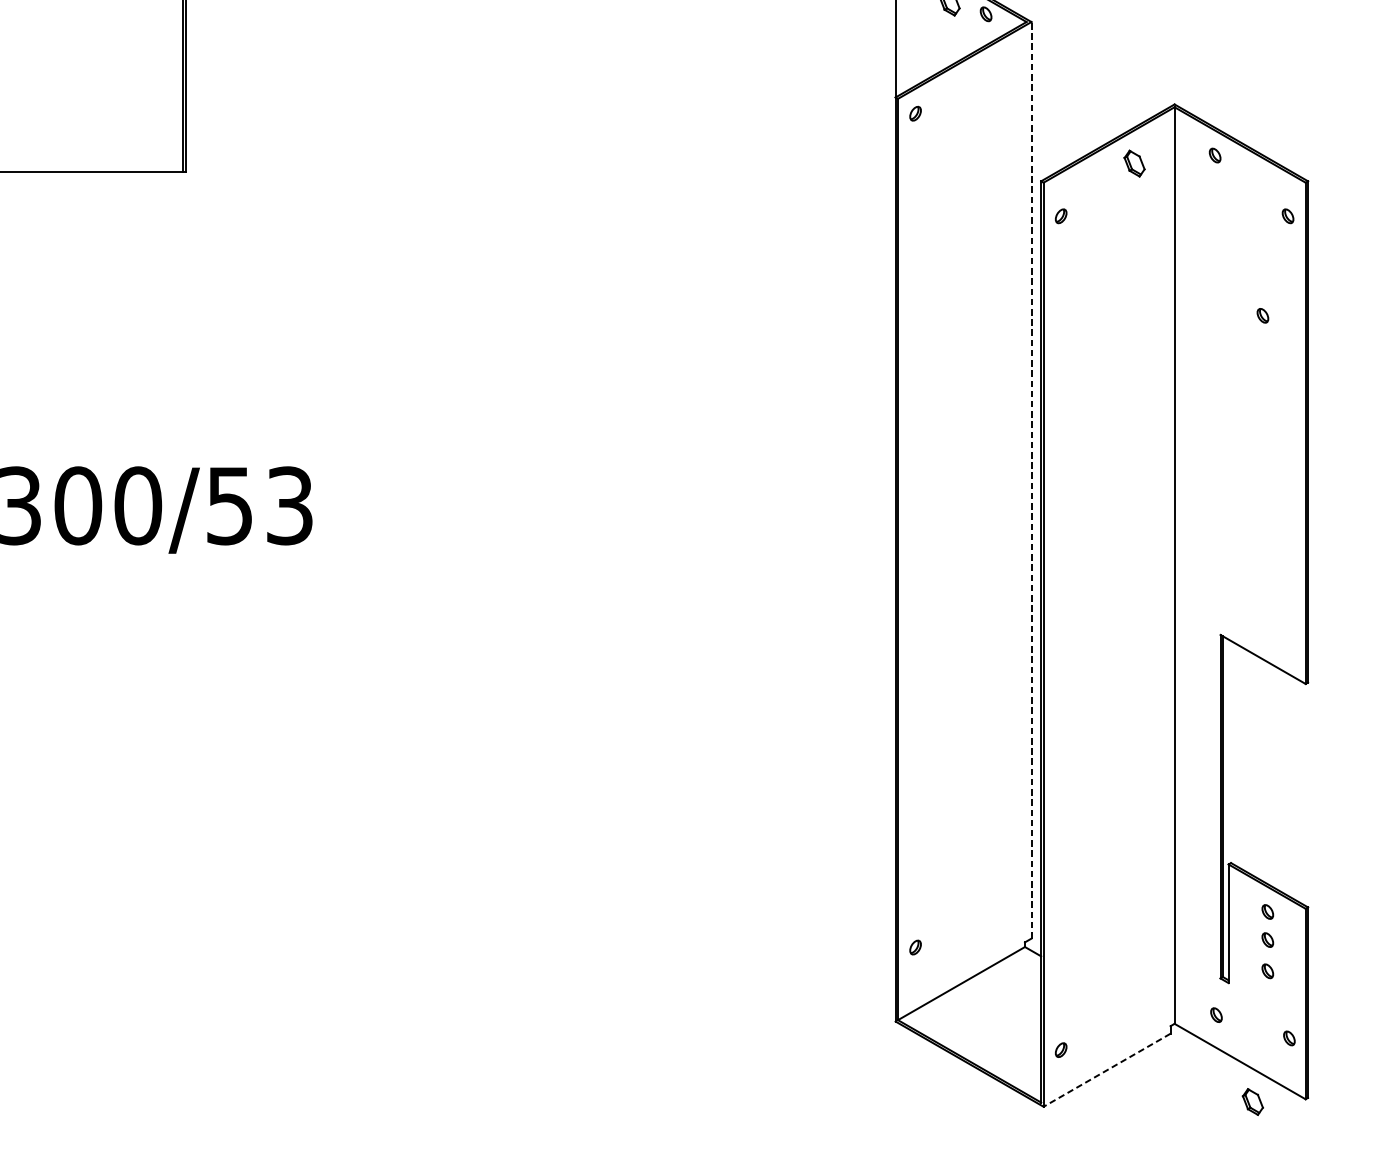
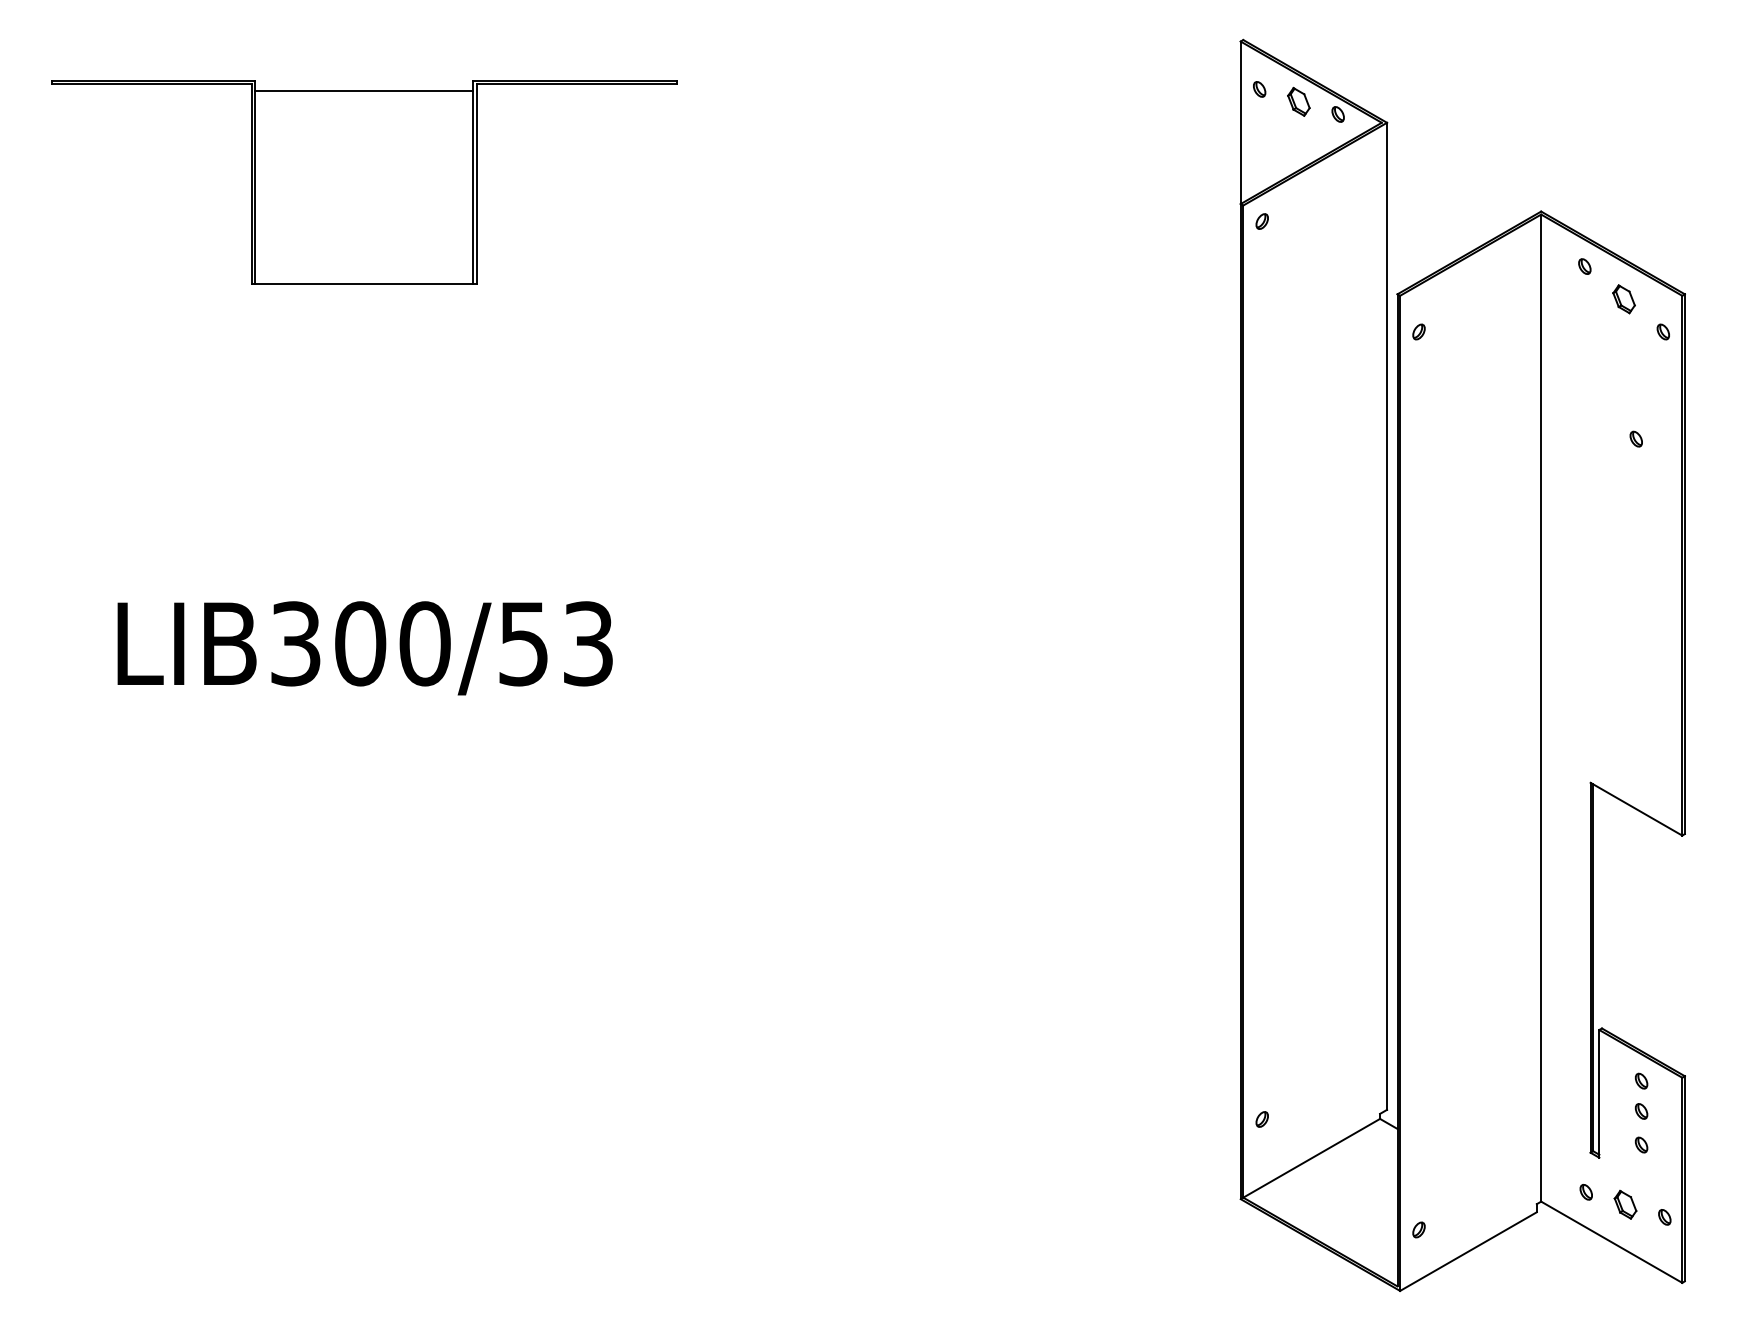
part: (1134, 163) -> (1623, 299), moved
line: (1031, 480) -> (1387, 616), dashed -> solid
line: (1107, 1070) -> (1468, 1251), dashed -> solid
part: (1252, 1101) -> (1625, 1204), moved

